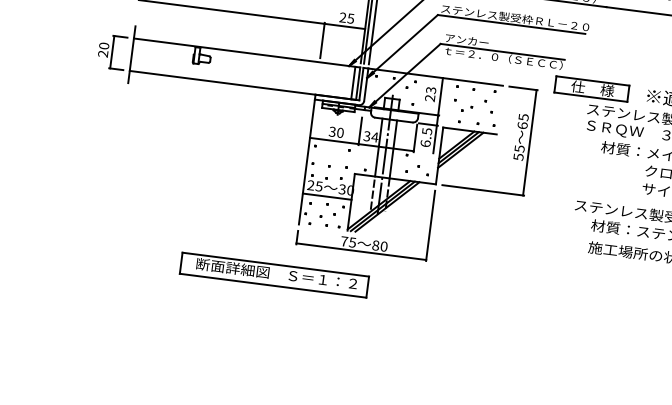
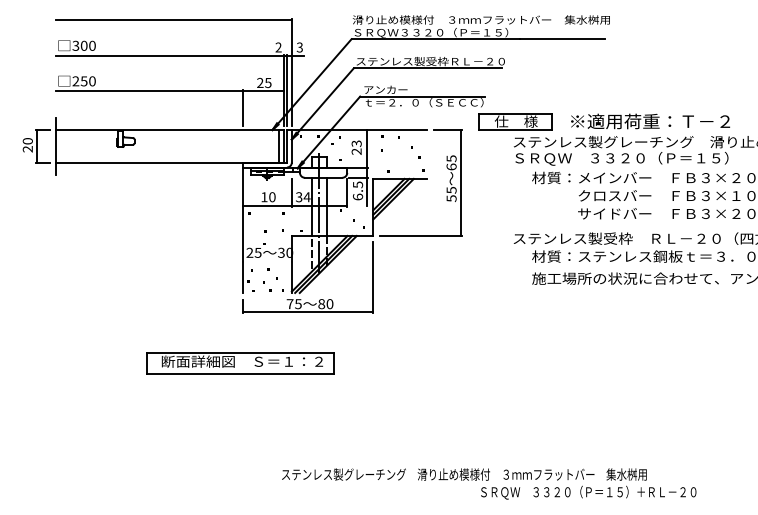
text: (332, 132) -> (264, 197), 30 -> 10
line: (326, 196) -> (266, 261), removed
part: (274, 275) -> (240, 363), moved

